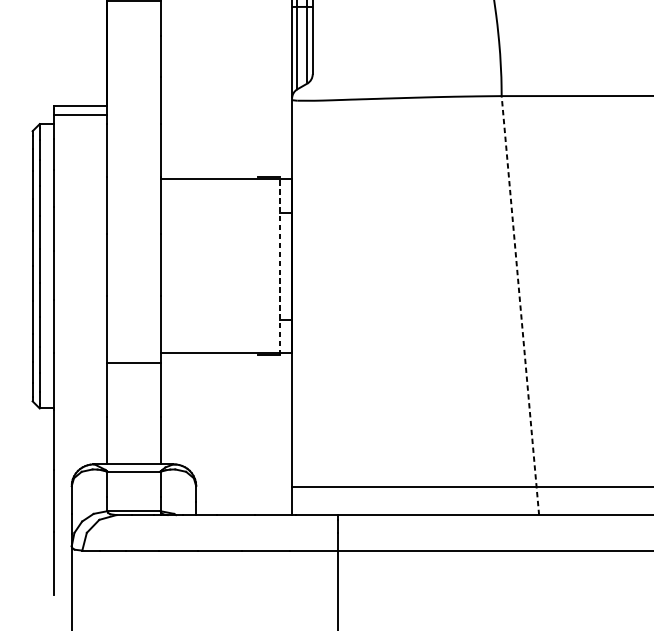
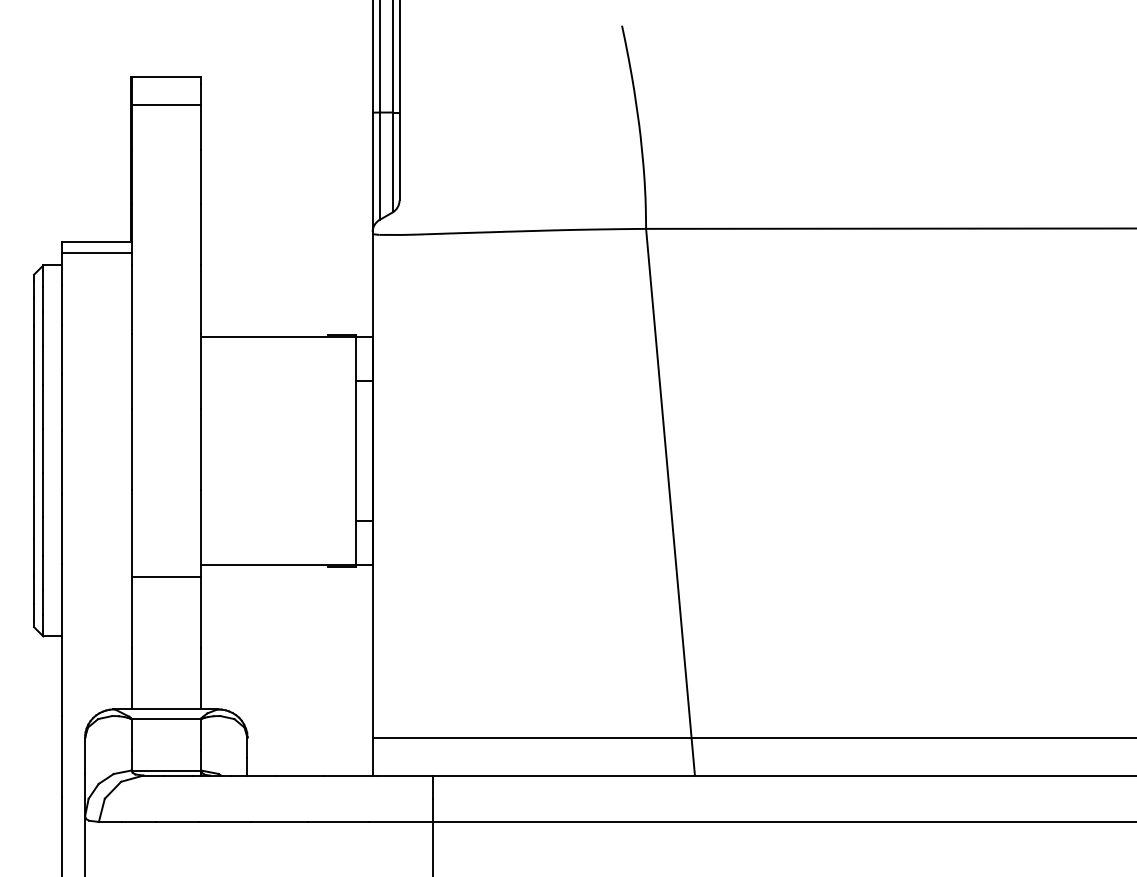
line: (279, 265) -> (356, 450), dashed -> solid
line: (520, 305) -> (670, 501), dashed -> solid

